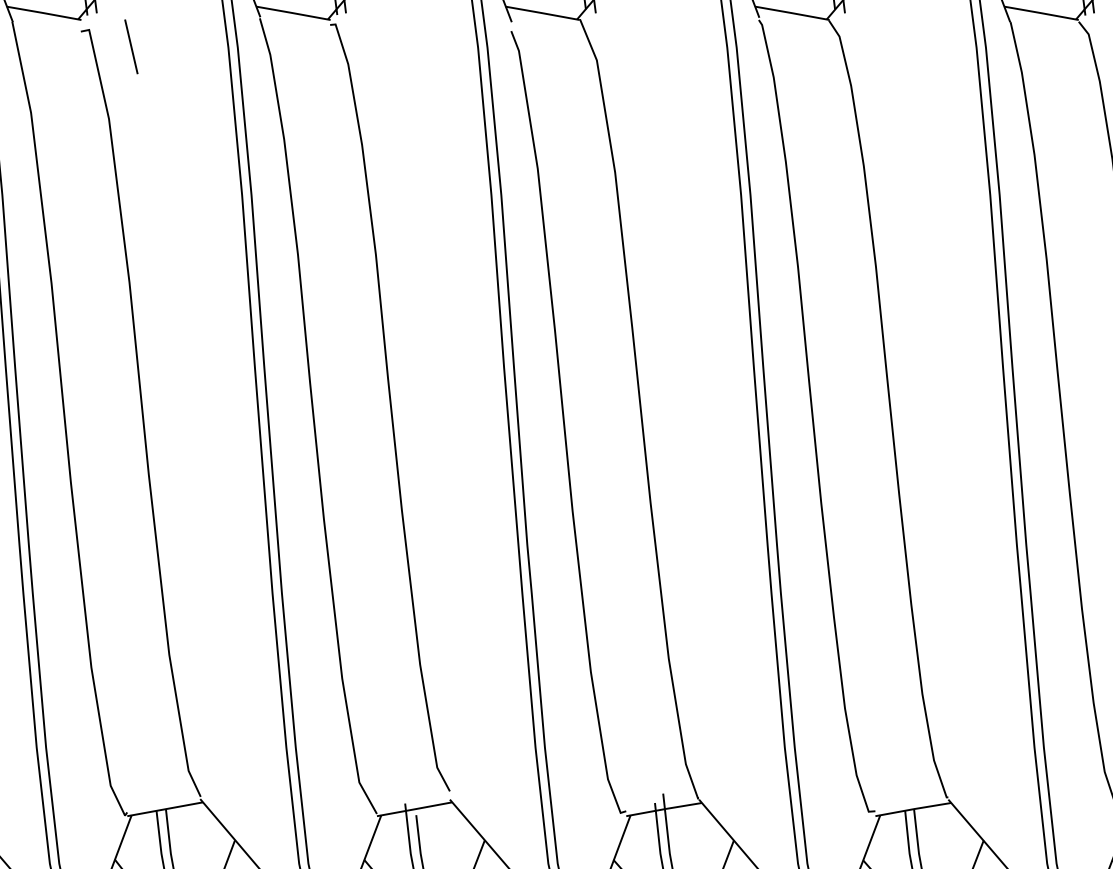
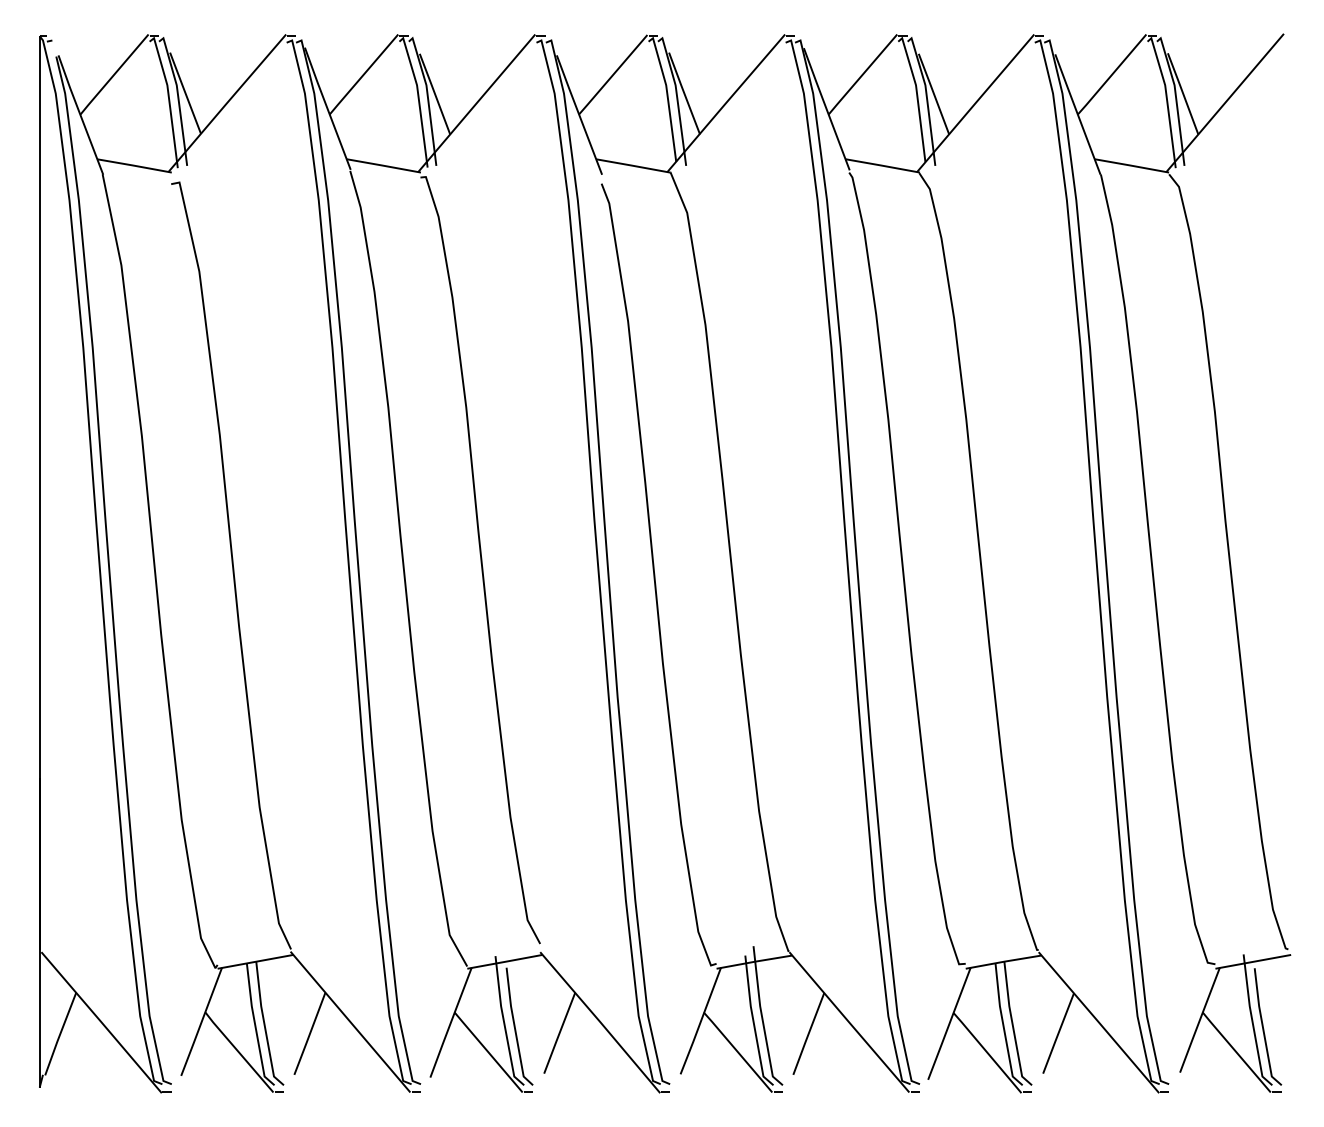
line: (131, 46) -> (221, 199), removed

